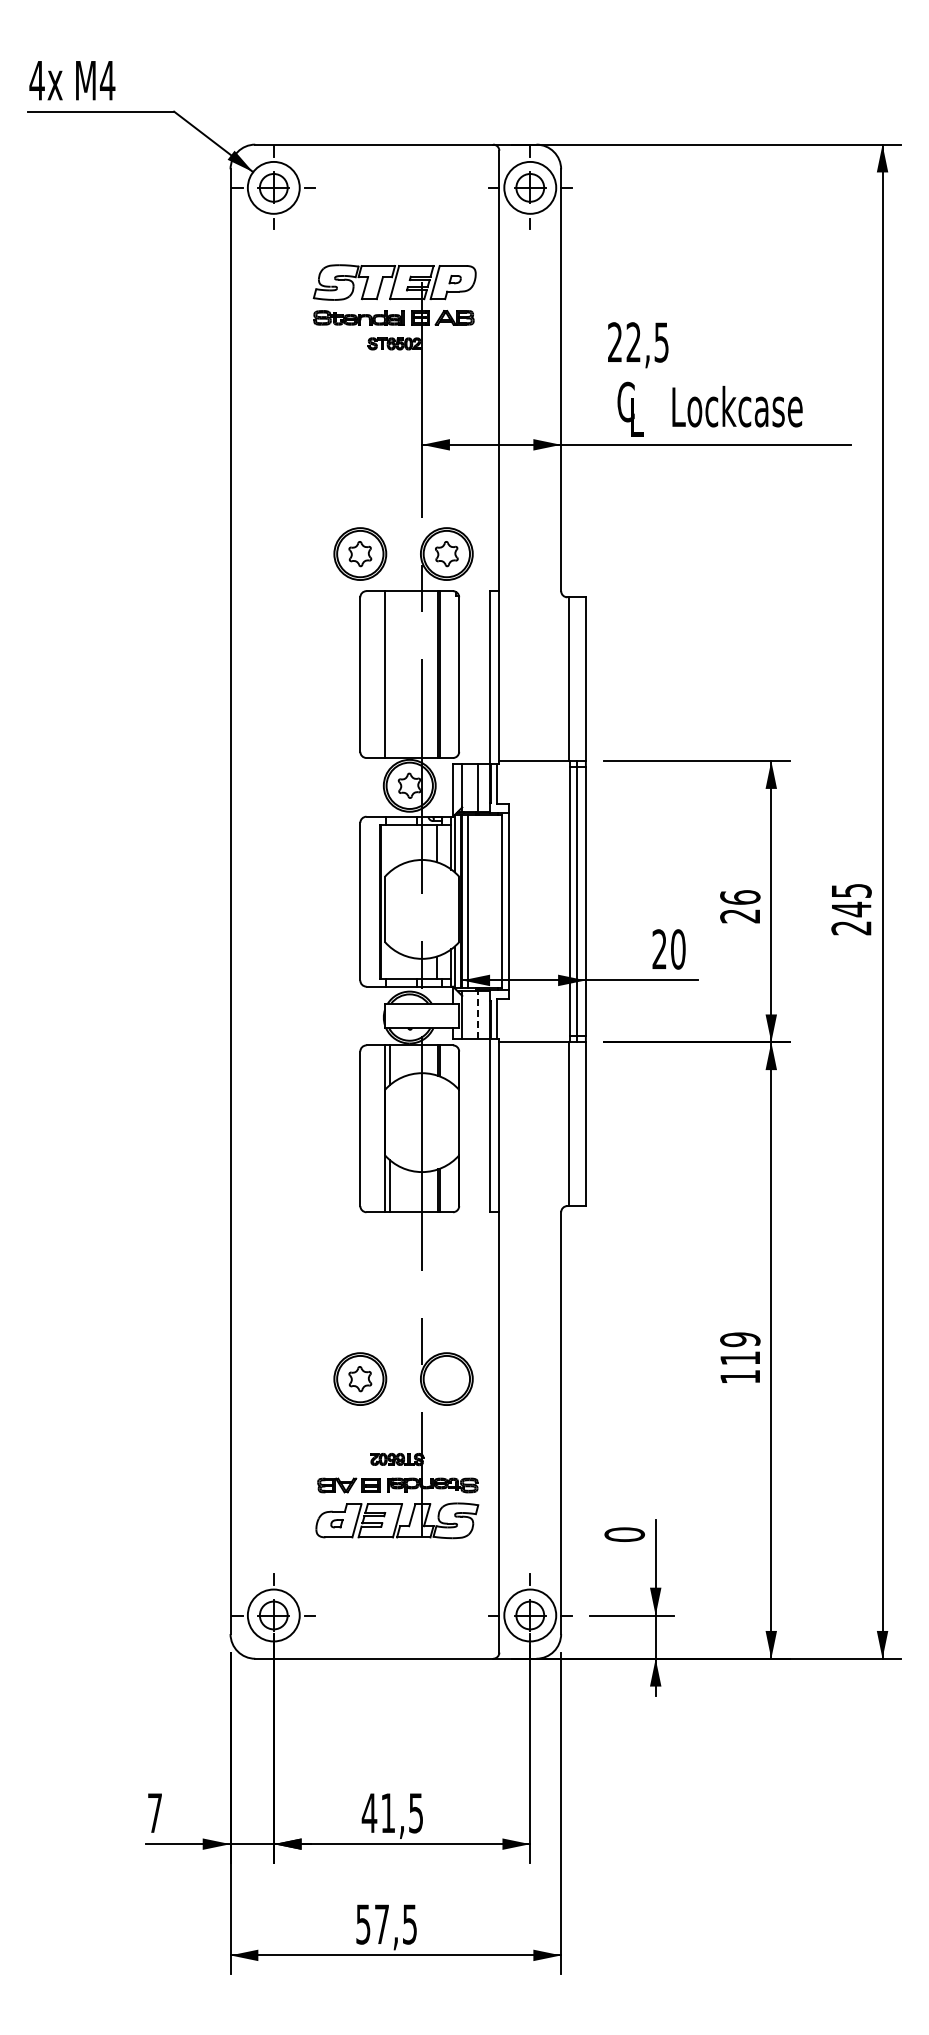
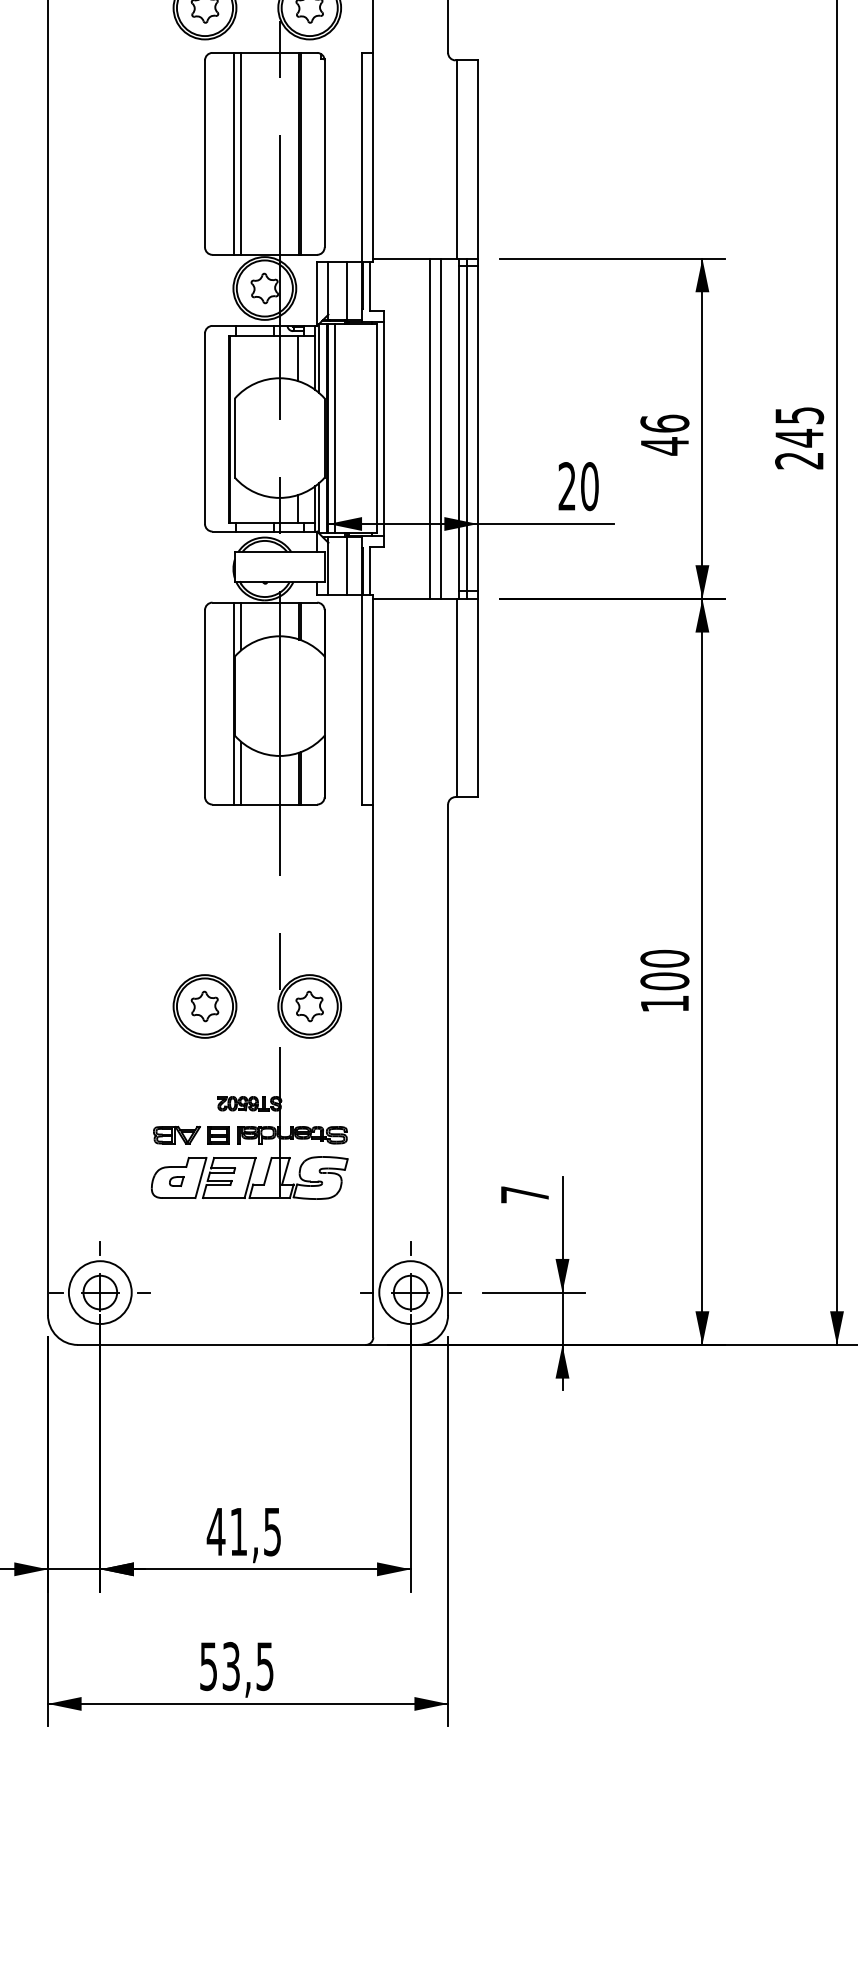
line: (390, 674) -> (241, 153), added
line: (545, 901) -> (429, 428), added
line: (554, 901) -> (440, 428), added
text: (739, 916) -> (663, 446), 26 -> 46
line: (477, 1015) -> (346, 566), dashed -> solid
text: (740, 1348) -> (665, 969), 119 -> 100
part: (446, 1379) -> (309, 1006), added
text: (624, 1534) -> (524, 1194), 0 -> 7
text: (381, 1924) -> (230, 1666), 57,5 -> 53,5

